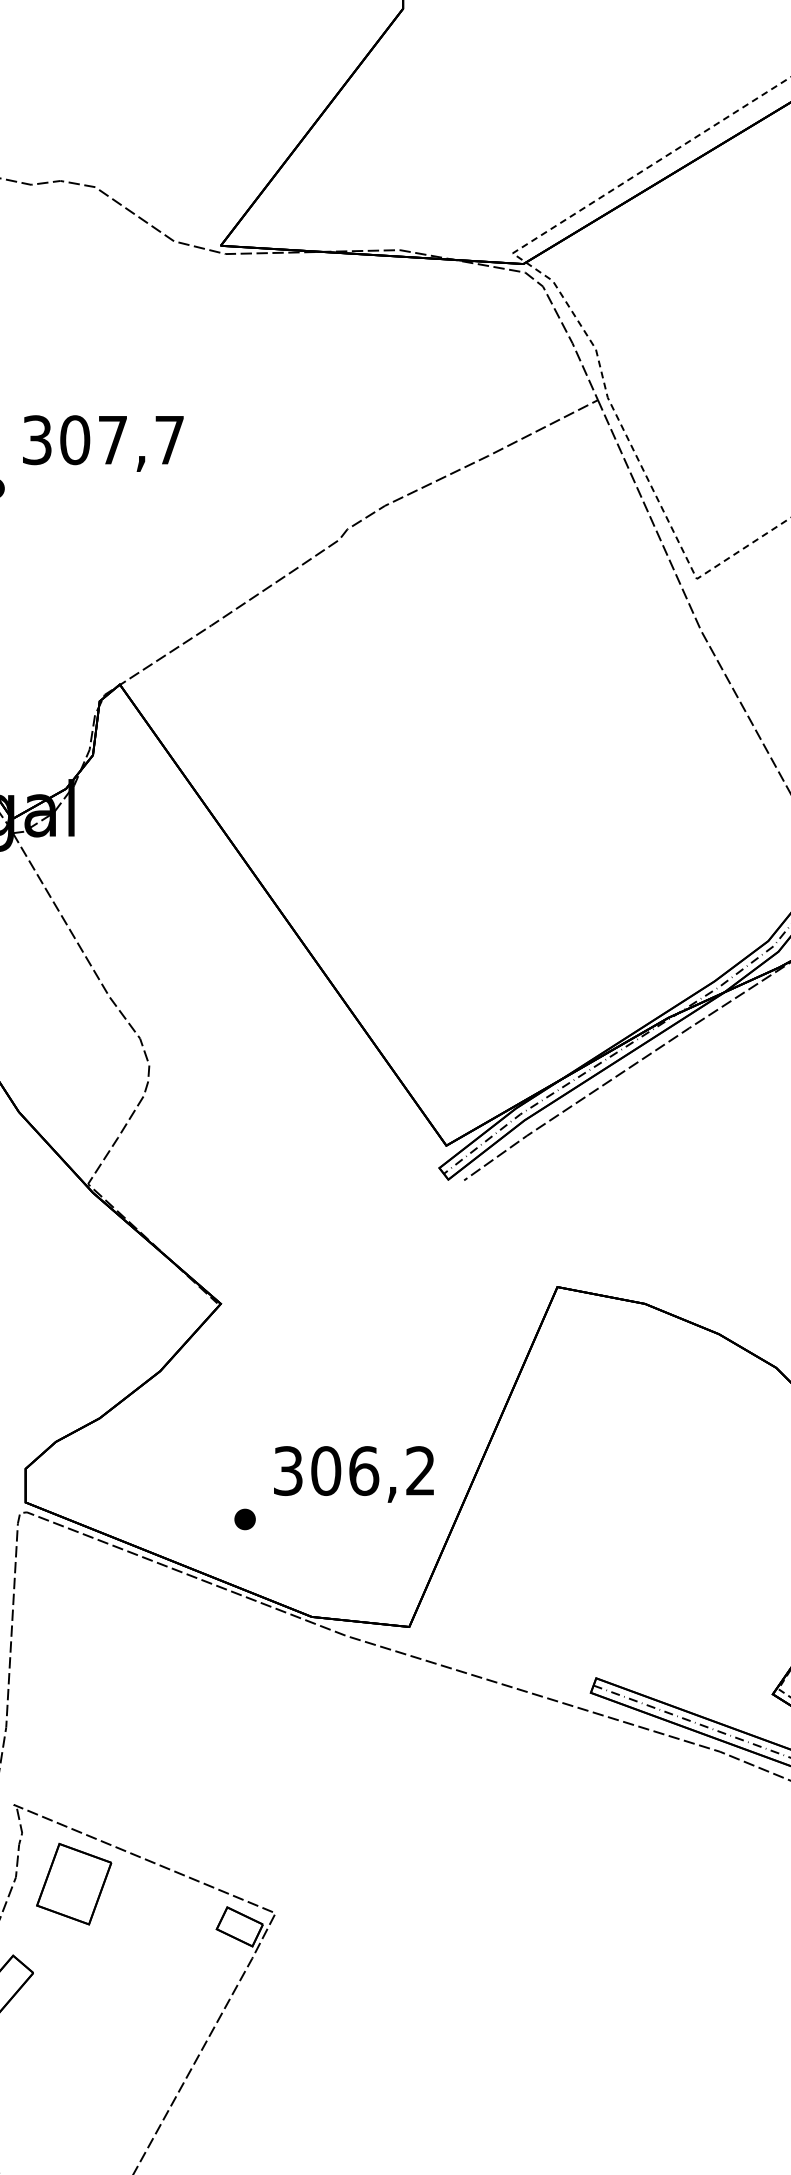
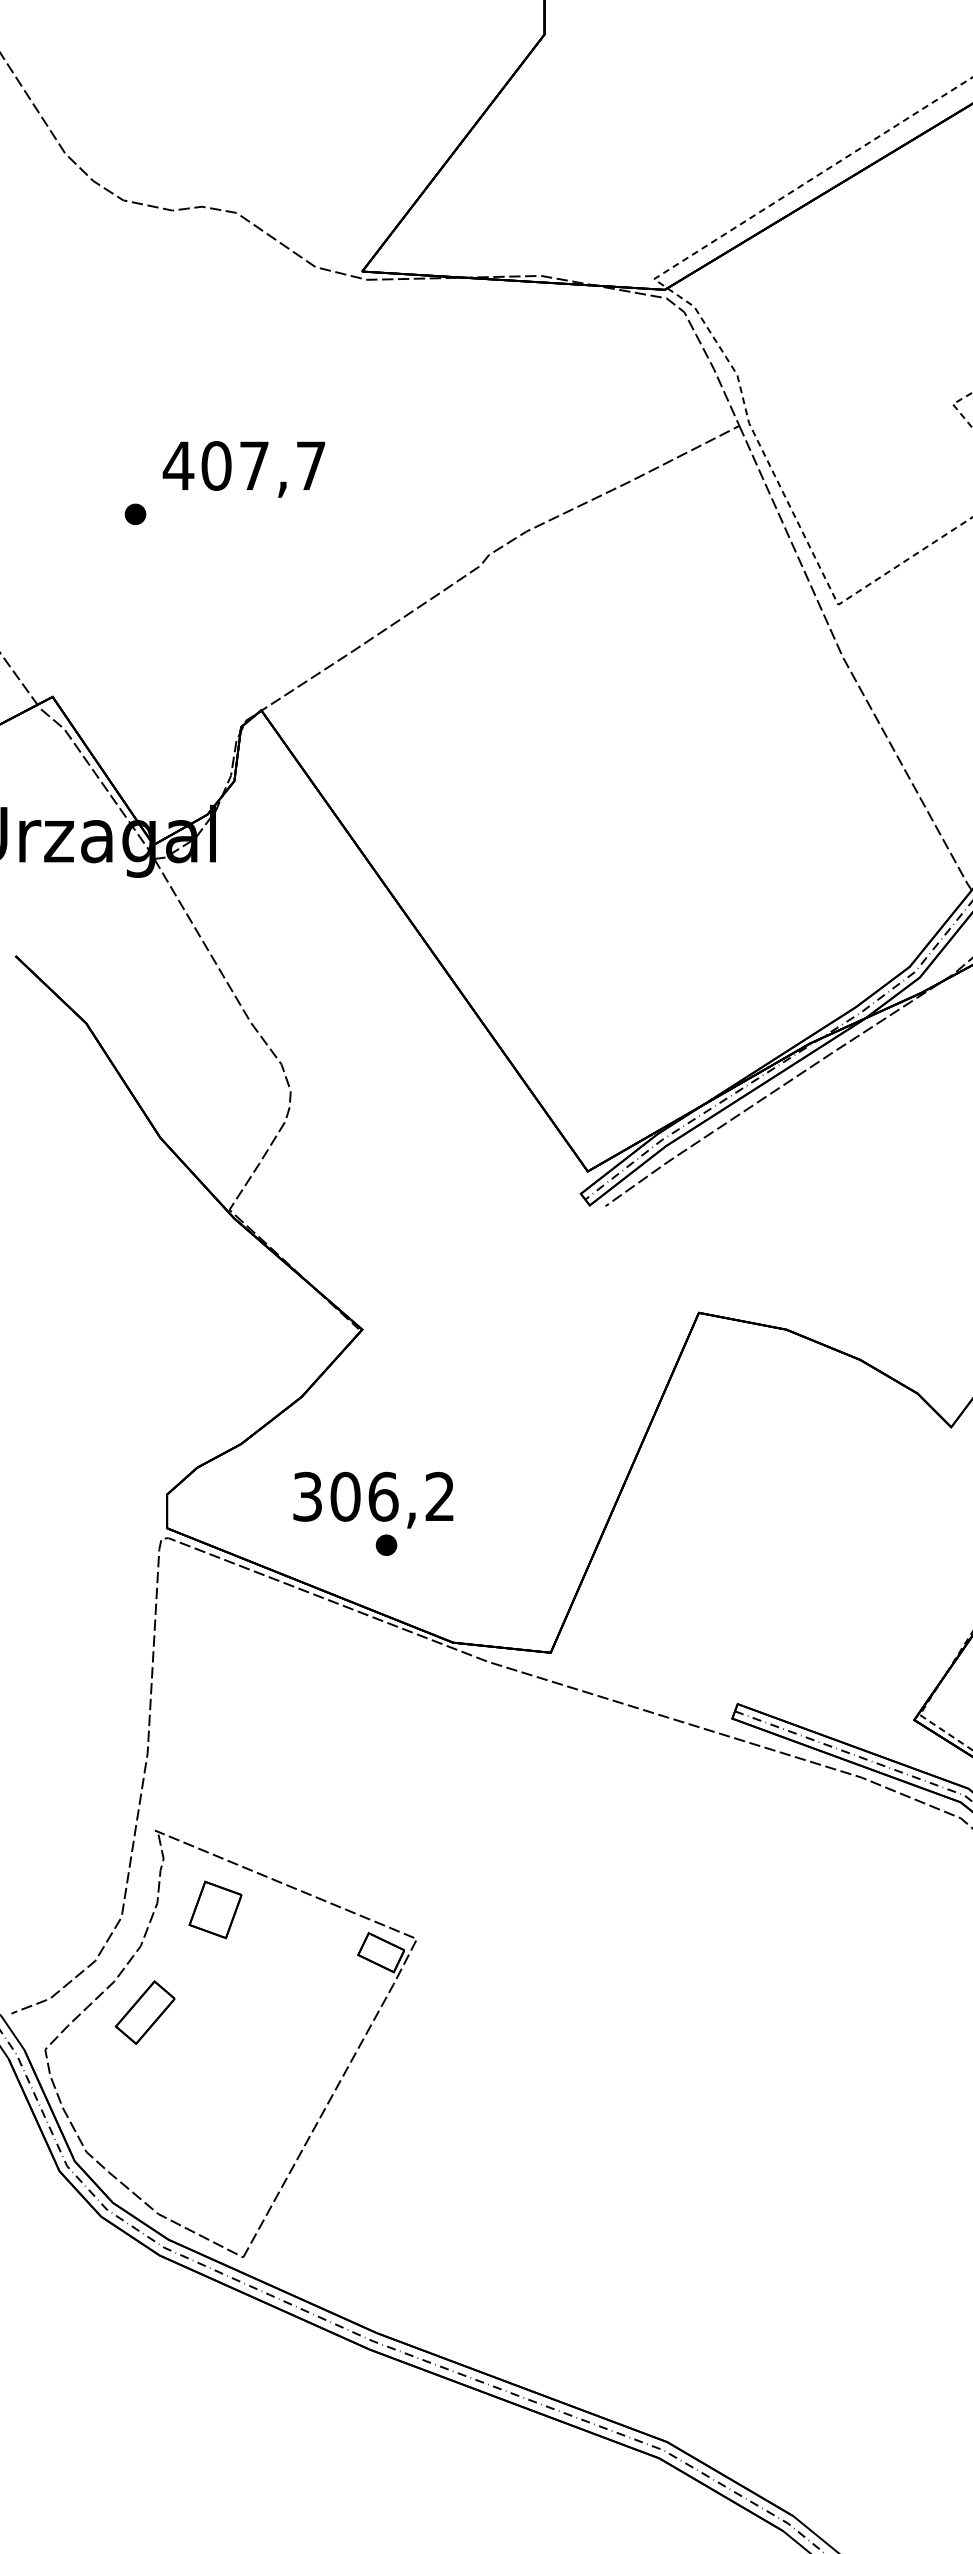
text: (37, 439) -> (178, 465), 307,7 -> 407,7
text: (354, 1473) -> (373, 1499), moved
part: (74, 1883) -> (215, 1909), size x0.7

